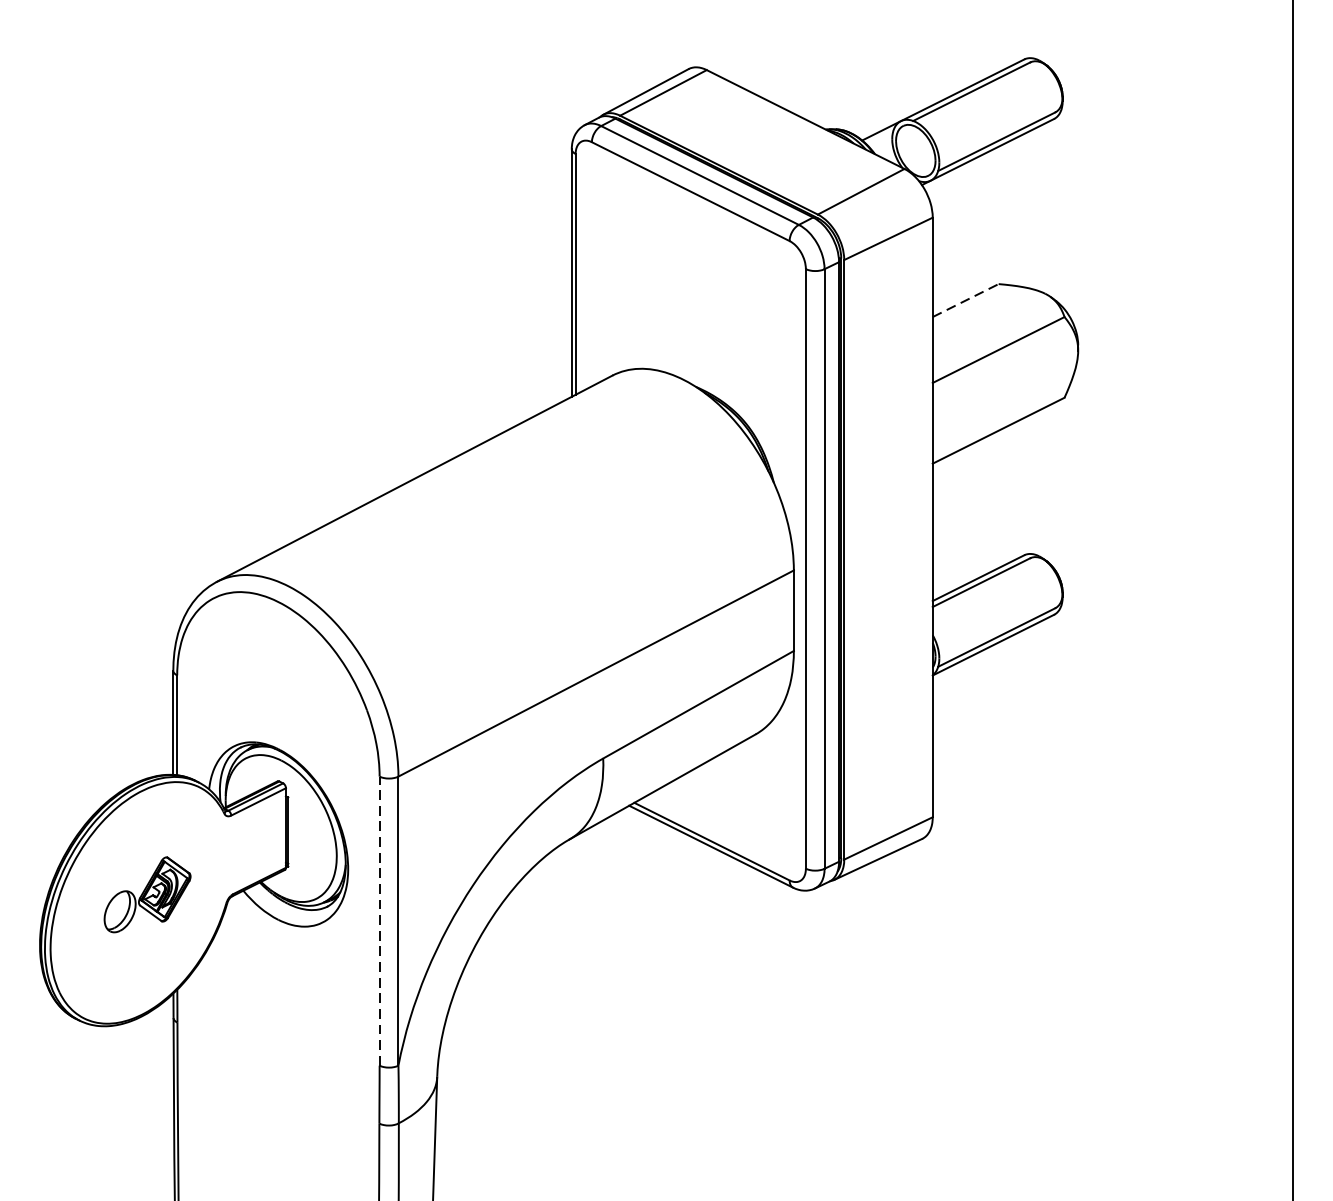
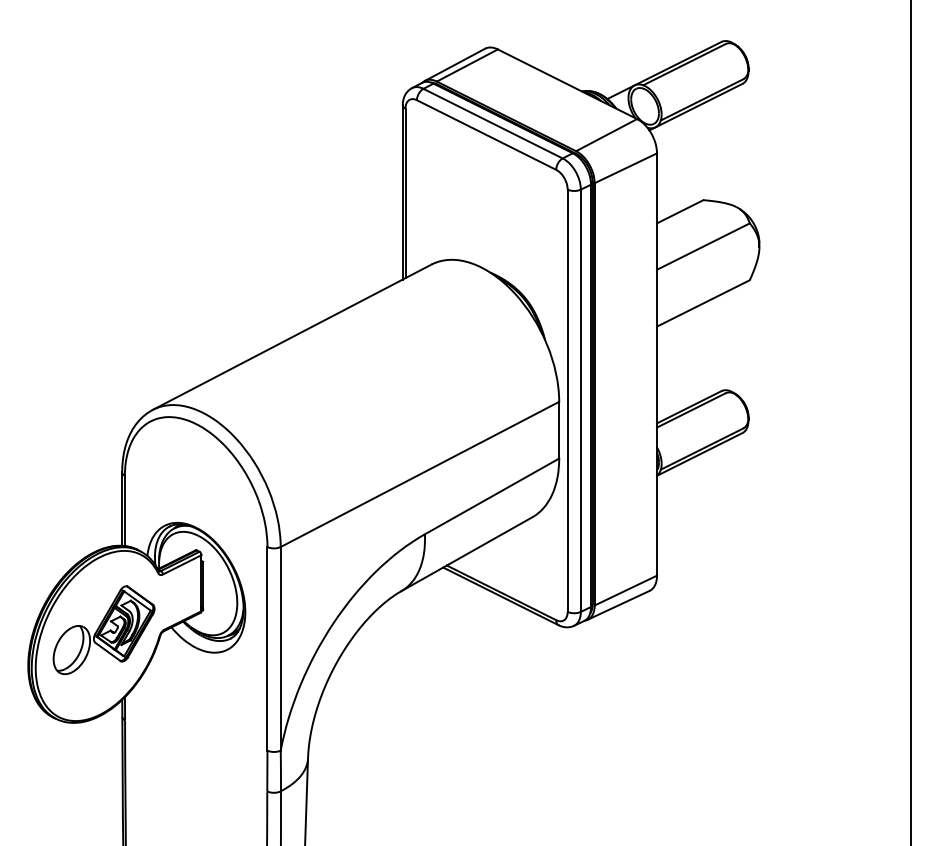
line: (966, 300) -> (680, 211), dashed -> solid
part: (146, 895) -> (103, 630), size x1.67
line: (379, 920) -> (267, 648), dashed -> solid

